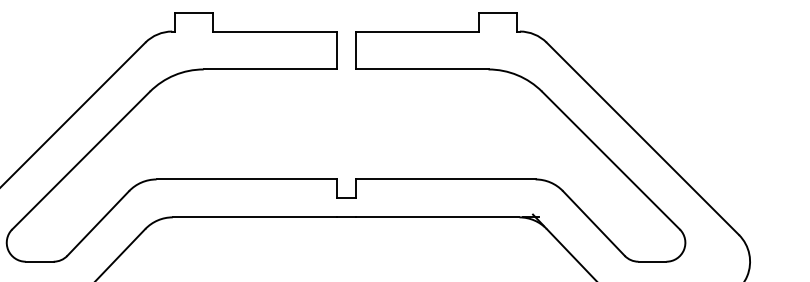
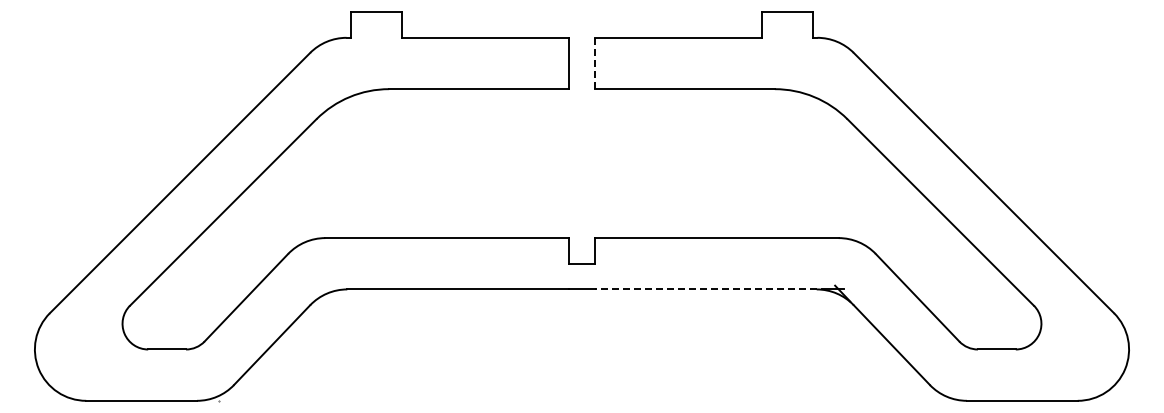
line: (355, 50) -> (594, 63), solid -> dashed
line: (437, 217) -> (705, 289), solid -> dashed

